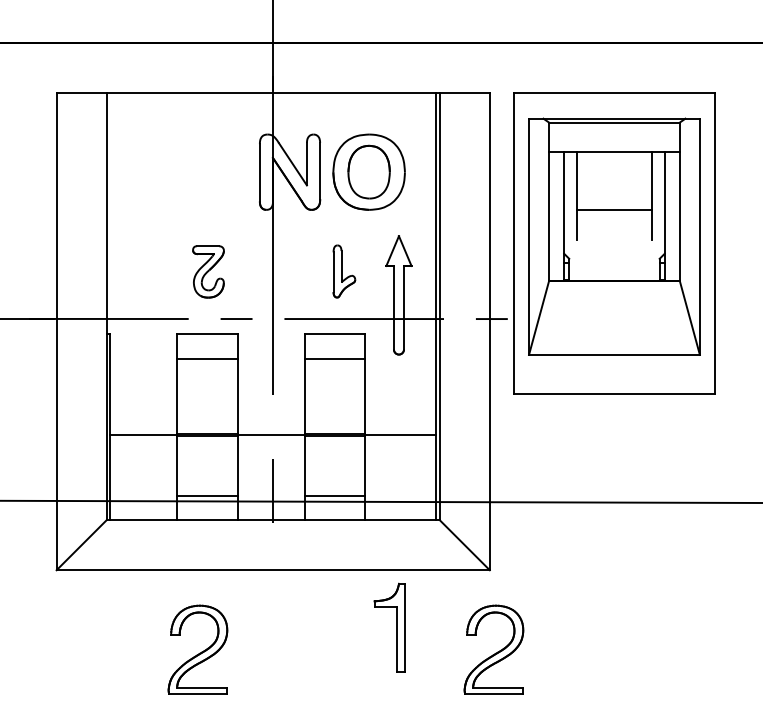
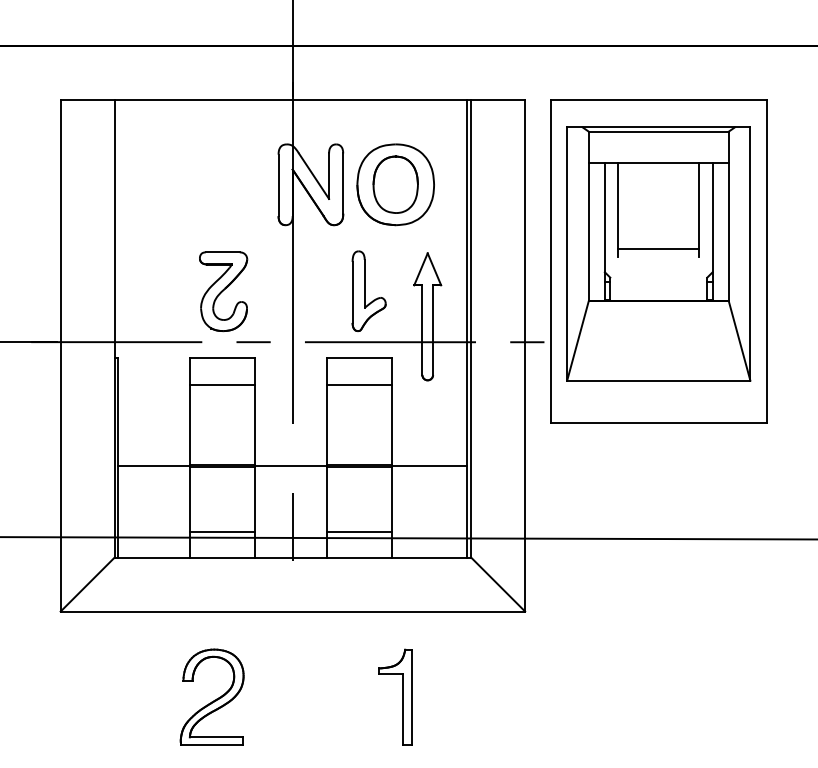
line: (614, 209) -> (658, 248), moved
part: (208, 271) -> (223, 291), size x1.43
part: (344, 271) -> (369, 291), size x1.43
part: (396, 627) -> (402, 696), moved
part: (493, 649) -> (529, 696), removed

